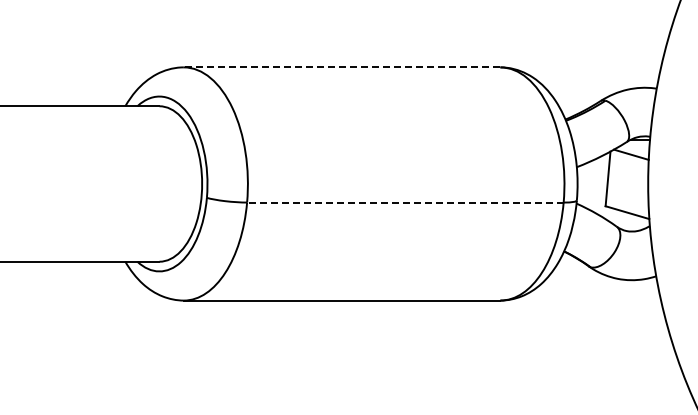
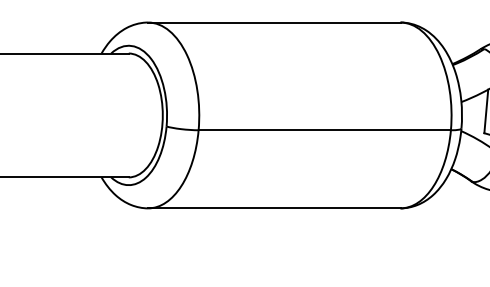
line: (341, 67) -> (273, 22), dashed -> solid
line: (404, 202) -> (324, 130), dashed -> solid

